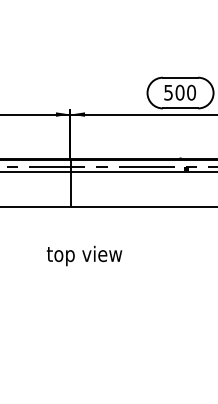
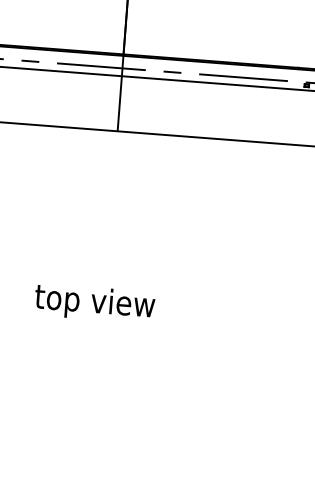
text: (84, 255) -> (94, 302), moved

